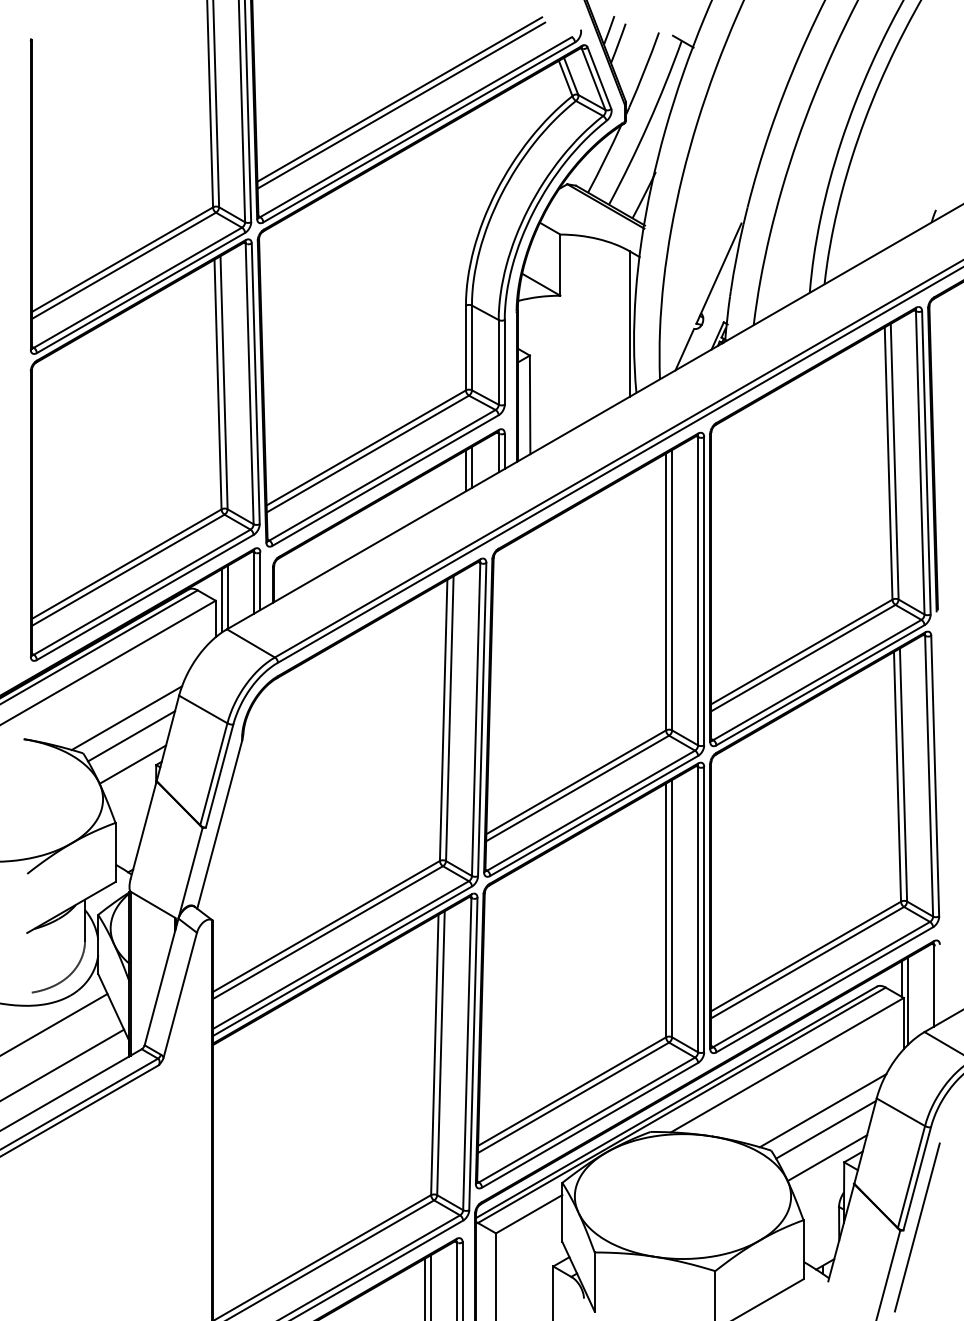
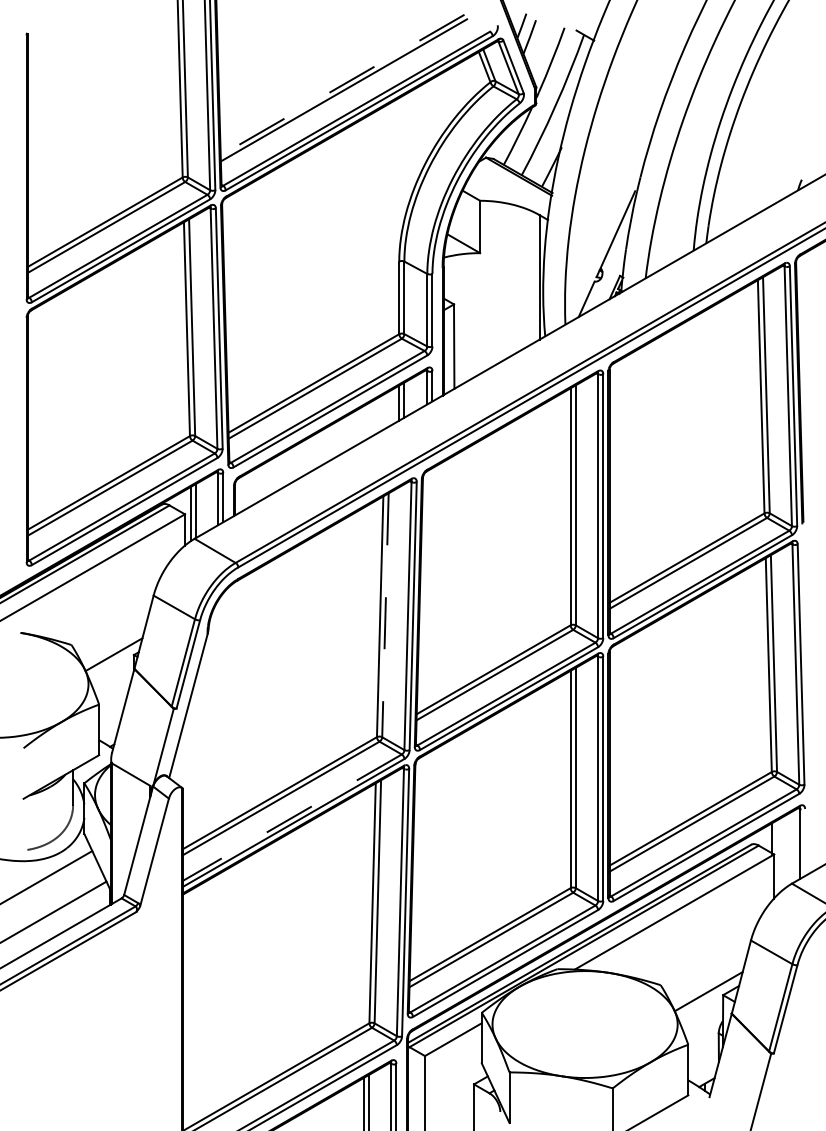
line: (399, 99) -> (342, 85), solid -> dashed
line: (126, 718) -> (108, 615), removed
line: (449, 719) -> (385, 616), solid -> dashed
line: (131, 736) -> (112, 630), removed
line: (341, 955) -> (292, 818), solid -> dashed
line: (907, 1001) -> (777, 857), removed
line: (822, 1110) -> (704, 950), removed
line: (826, 1129) -> (707, 967), removed
line: (916, 1227) -> (785, 1051), removed

